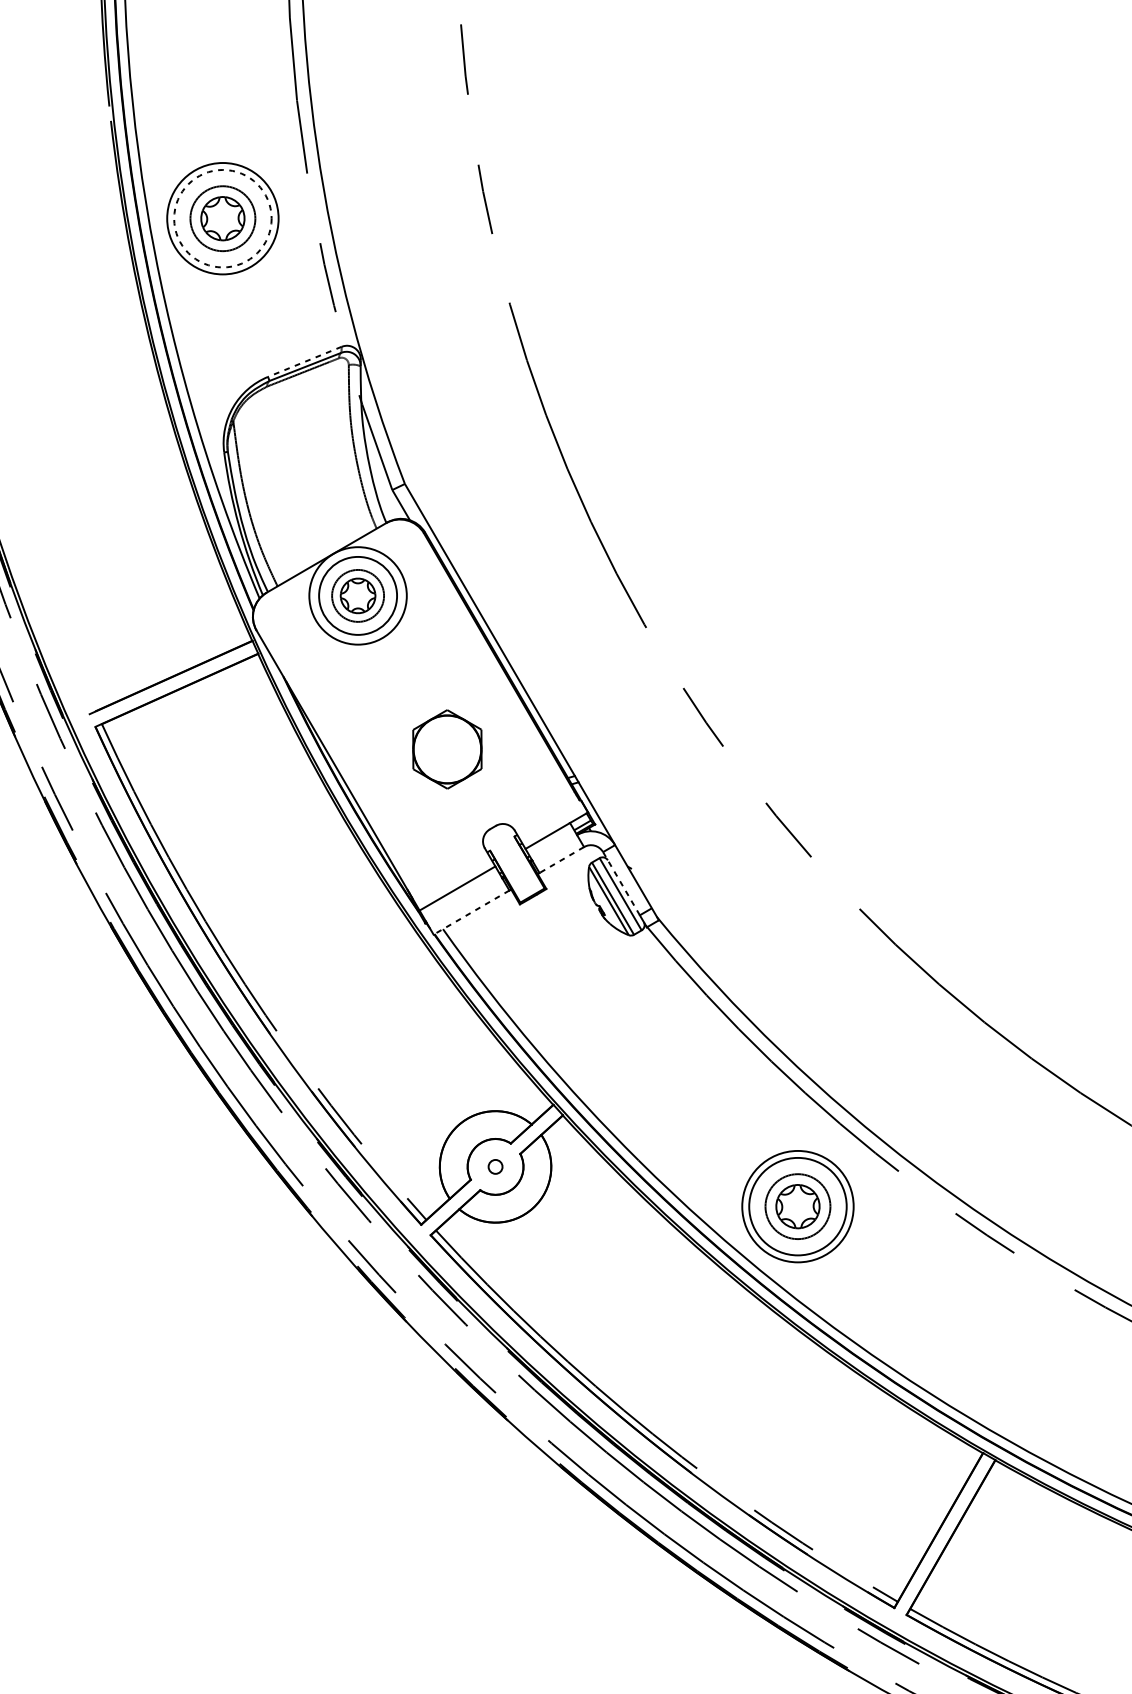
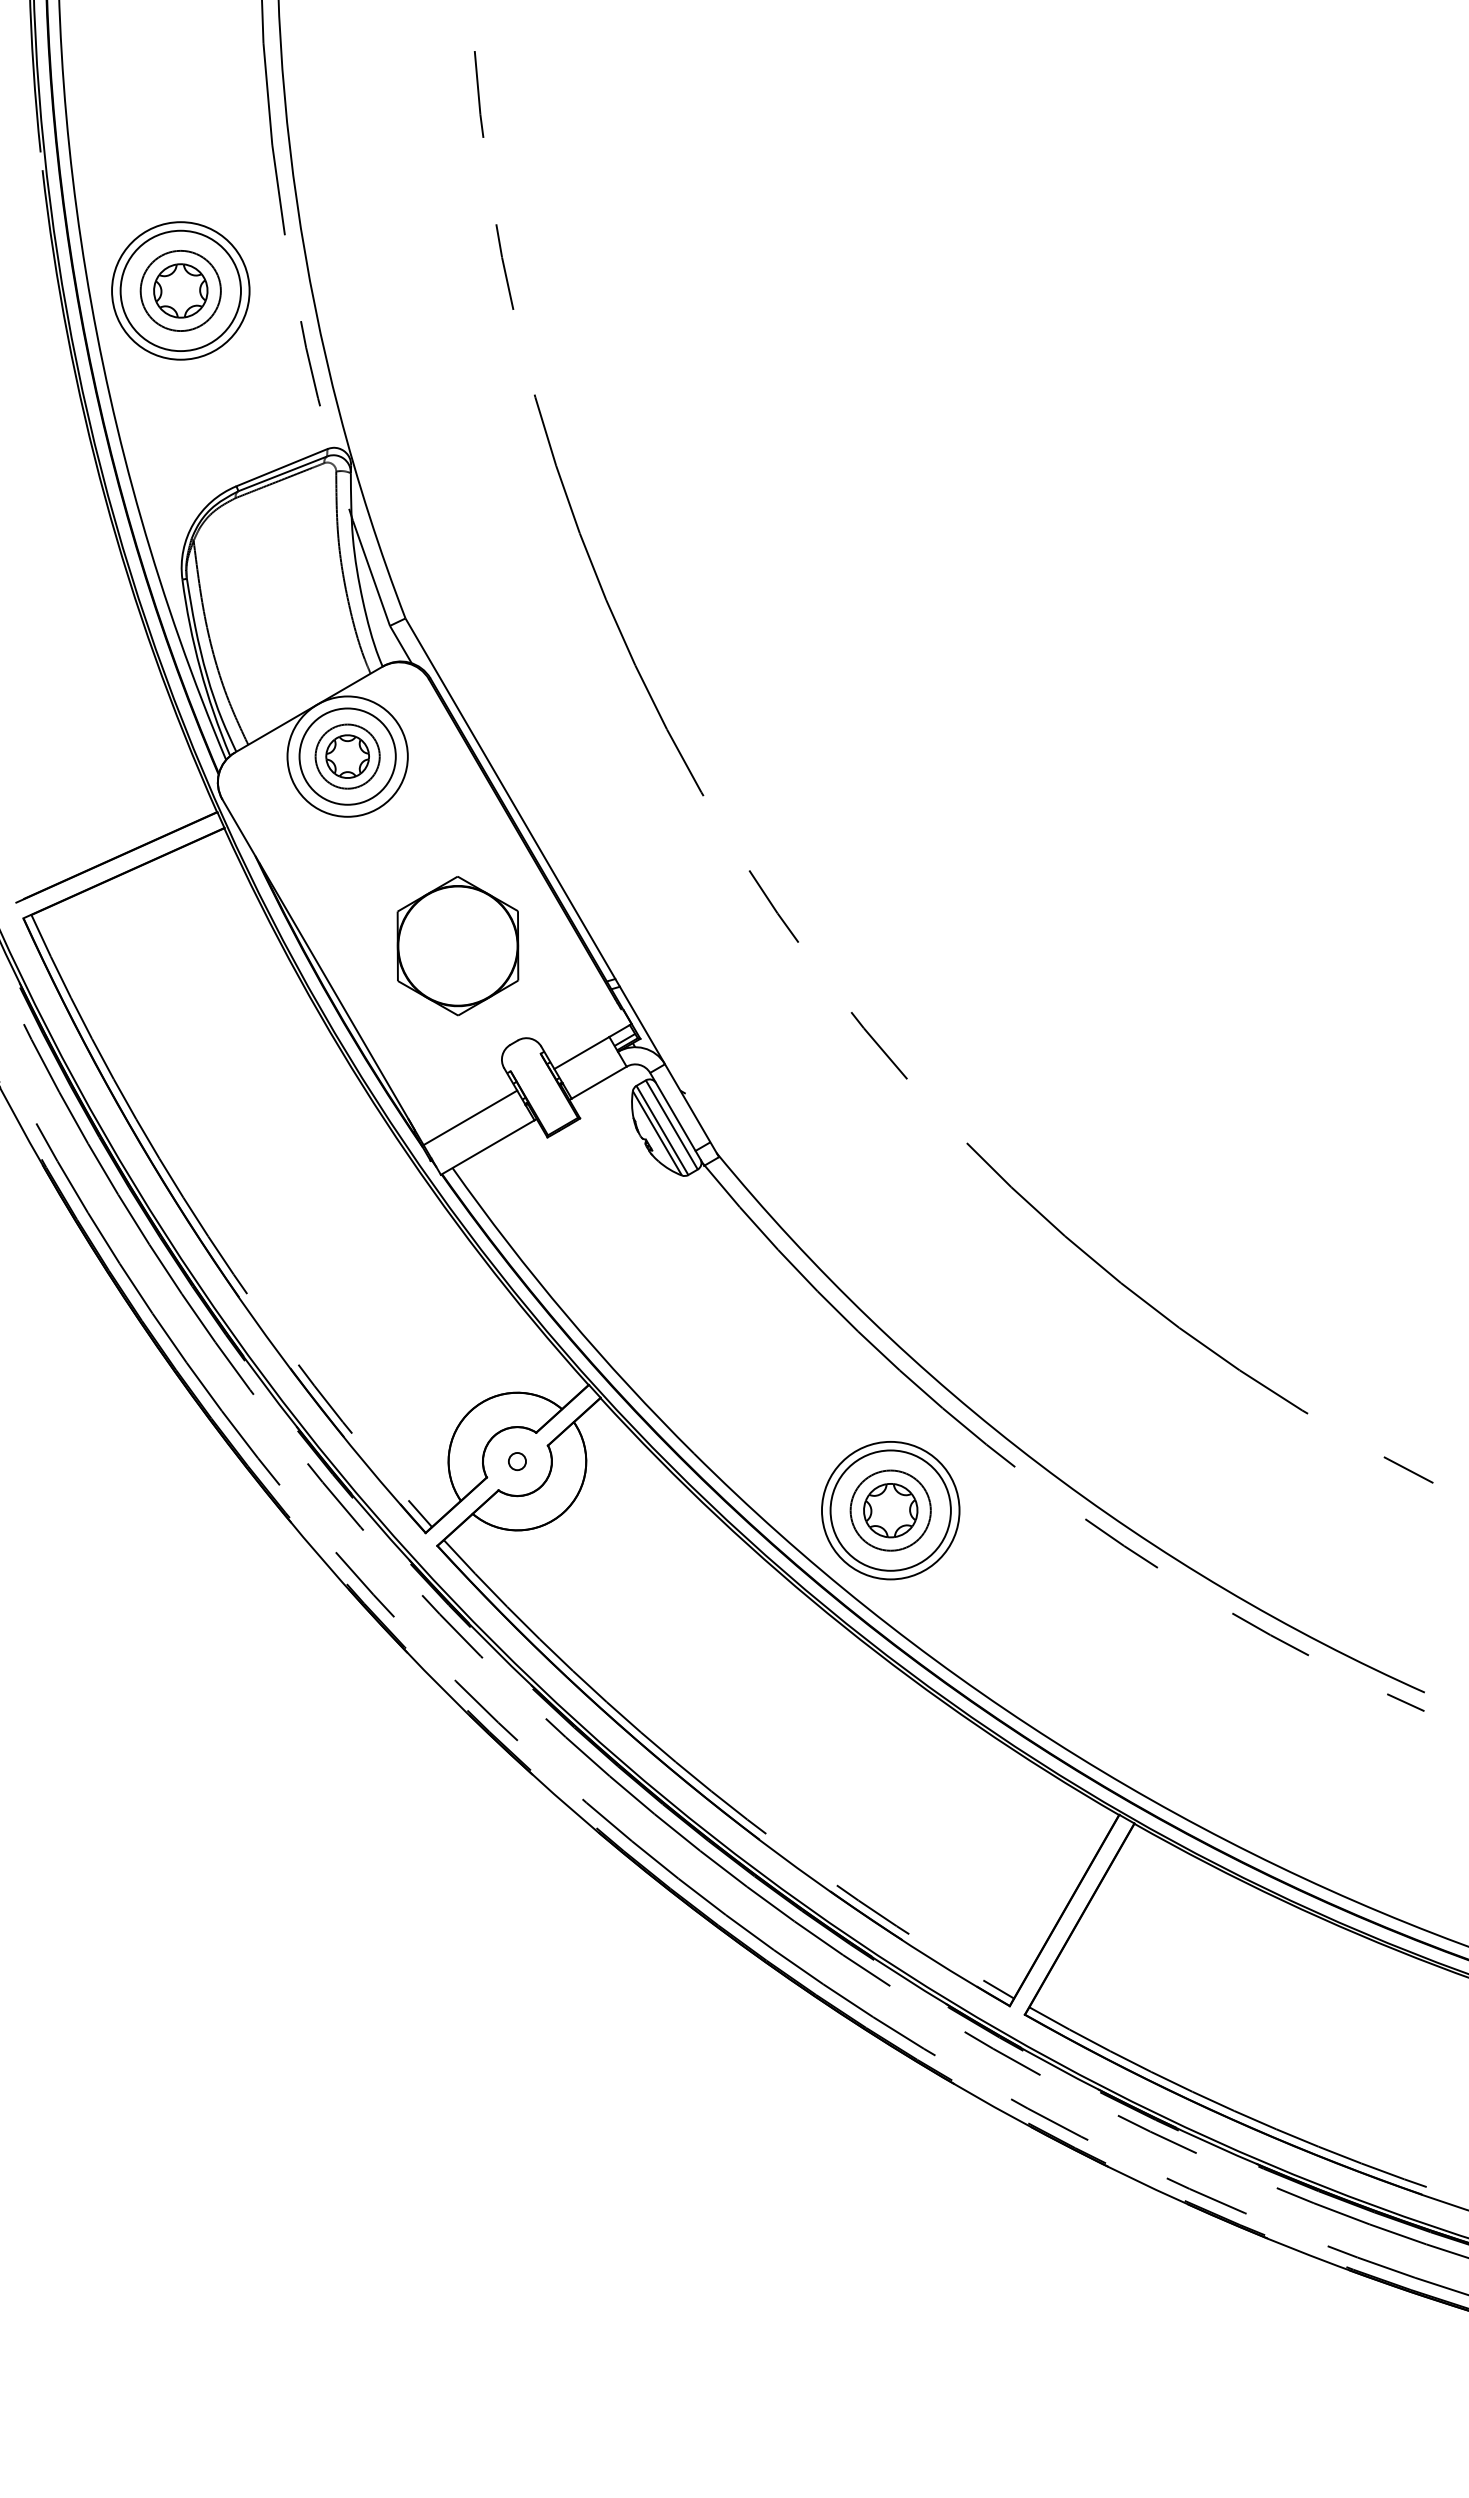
circle: (222, 218) -> (180, 290), dashed -> solid
line: (304, 361) -> (281, 467), dashed -> solid
part: (447, 749) -> (457, 946), size x1.43
line: (562, 859) -> (599, 1082), dashed -> solid
line: (621, 884) -> (673, 1112), dashed -> solid
line: (471, 912) -> (487, 1147), dashed -> solid

